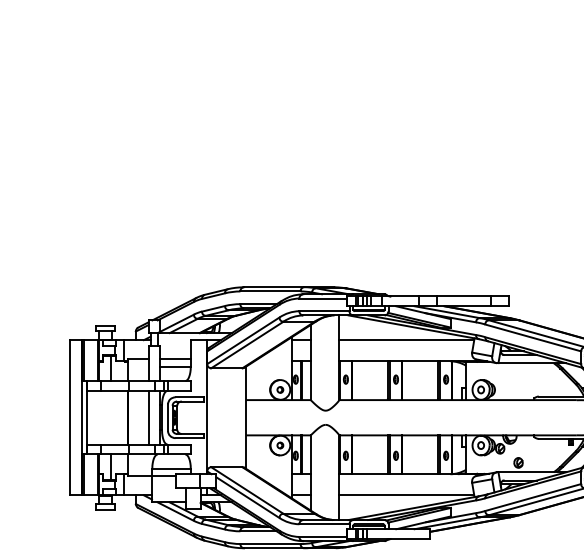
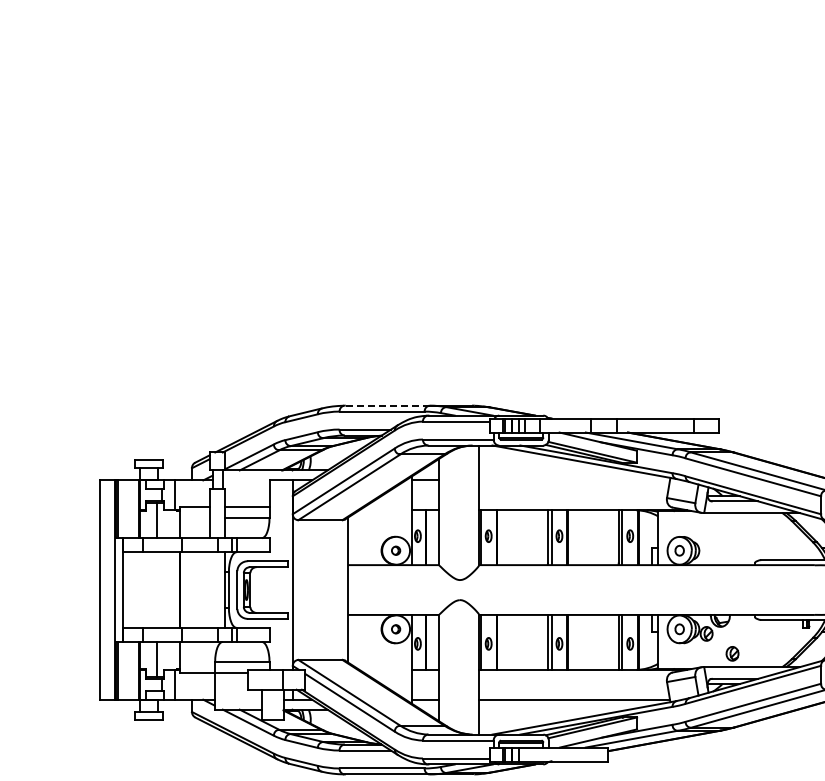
line: (274, 287) -> (387, 405), solid -> dashed
line: (406, 340) -> (574, 480), removed
line: (148, 417) -> (209, 589), removed

